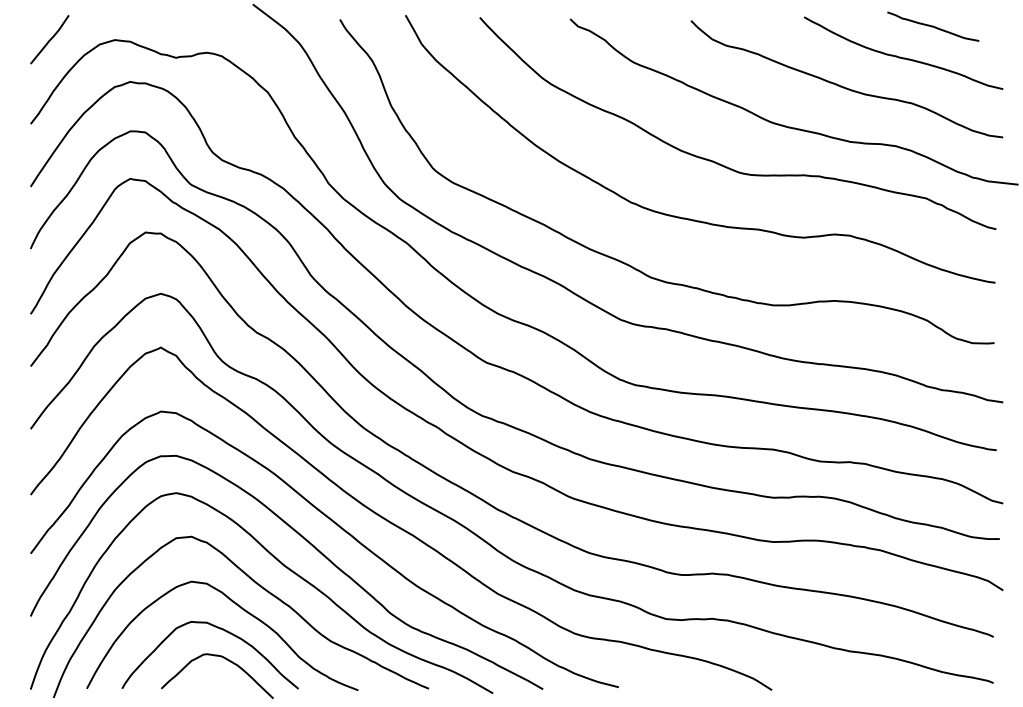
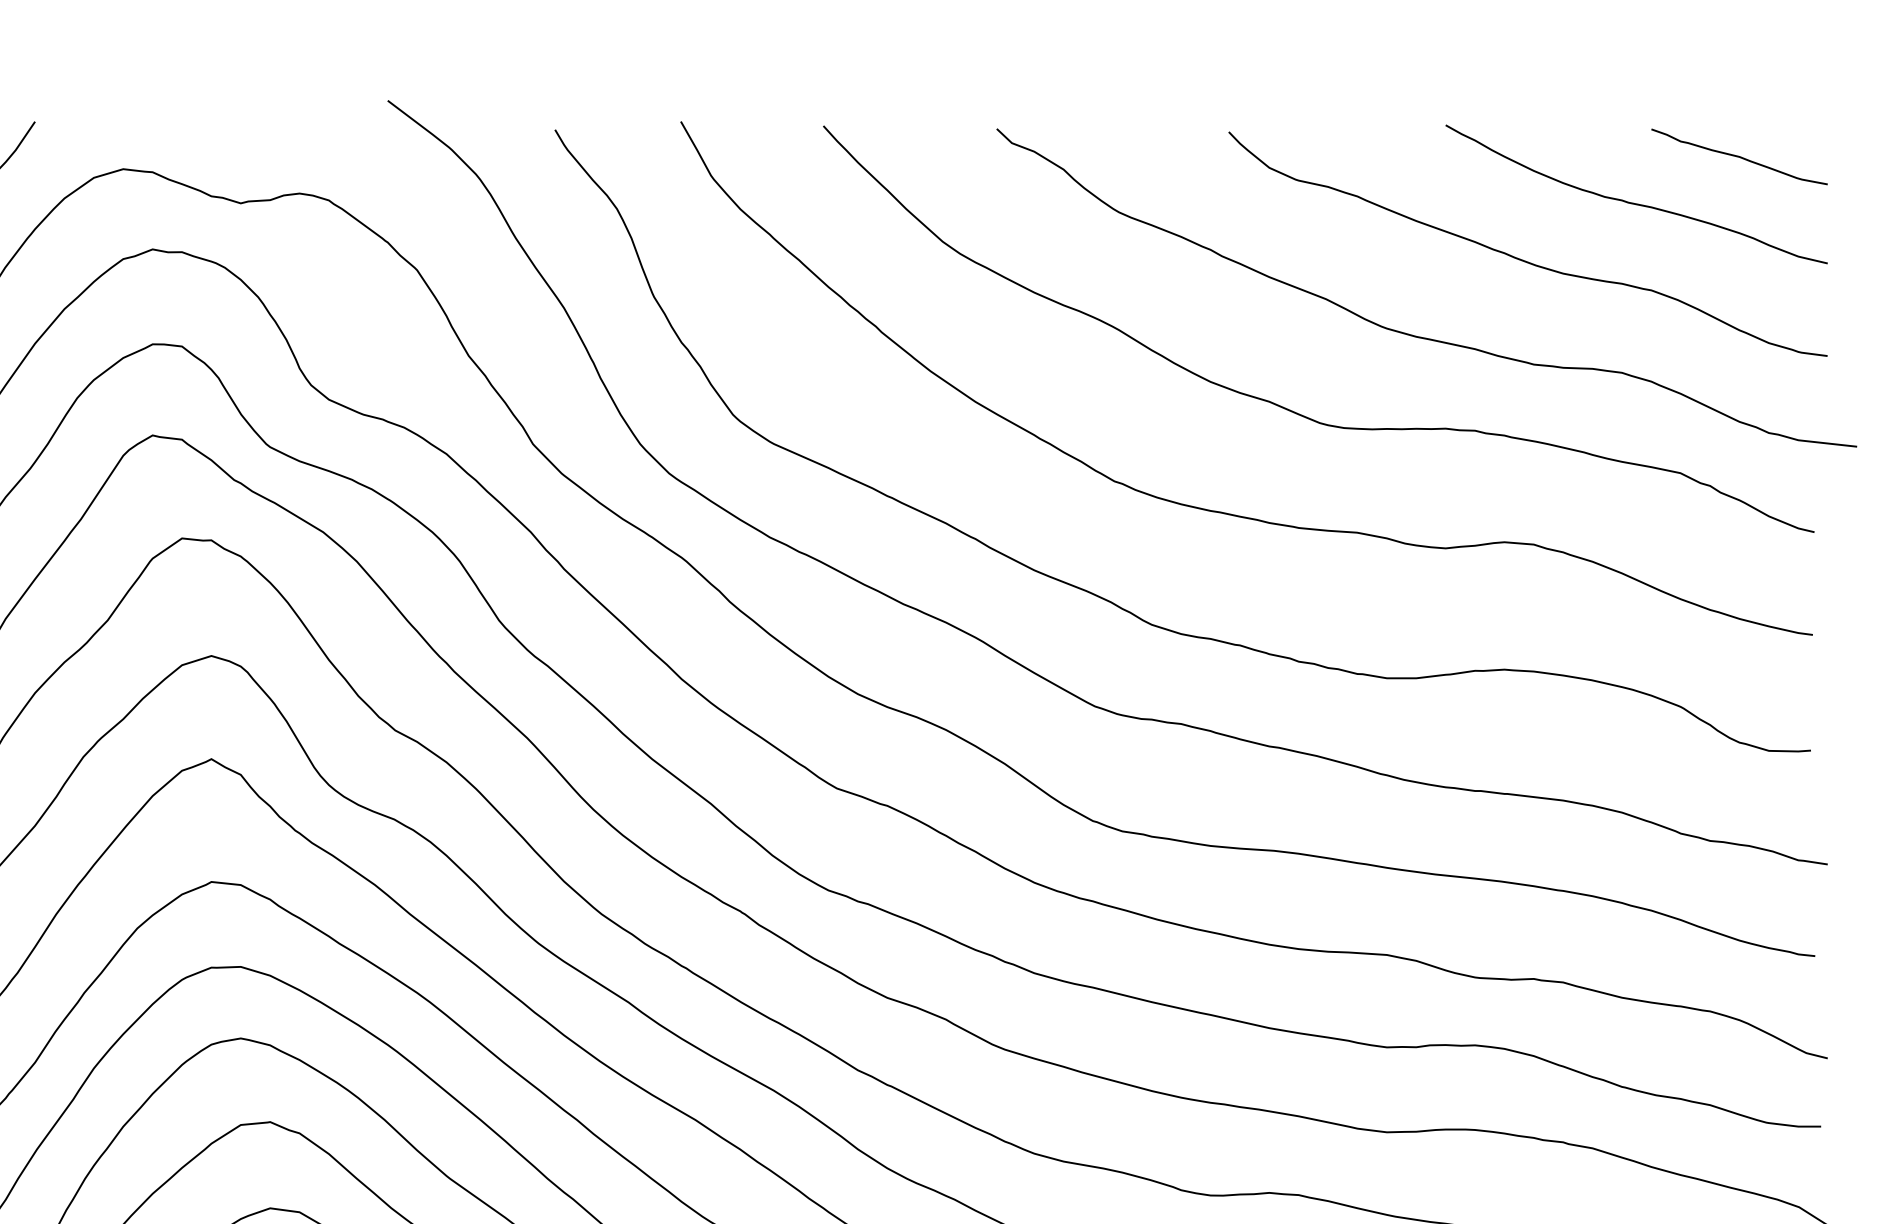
curve: (933, 26) -> (1739, 156), moved

